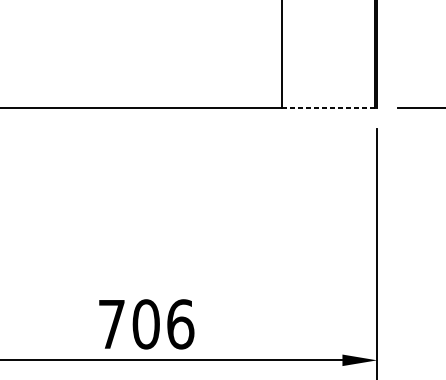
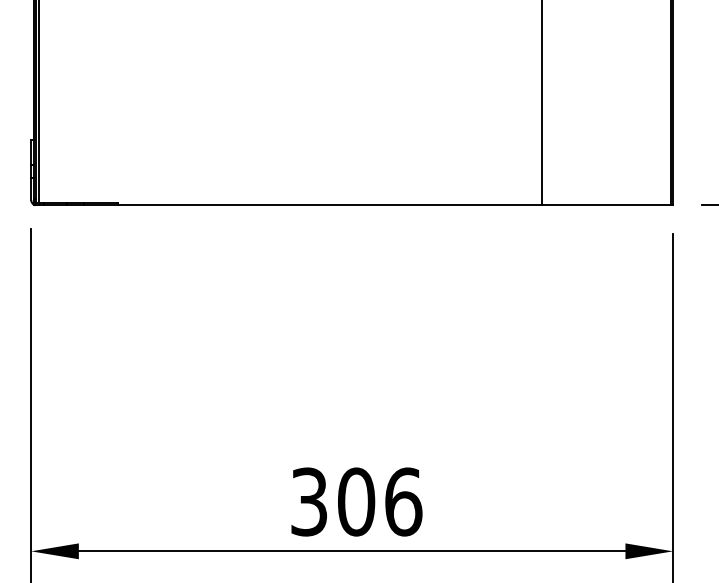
line: (329, 108) -> (607, 205), dashed -> solid
text: (111, 324) -> (308, 501), 706 -> 306

